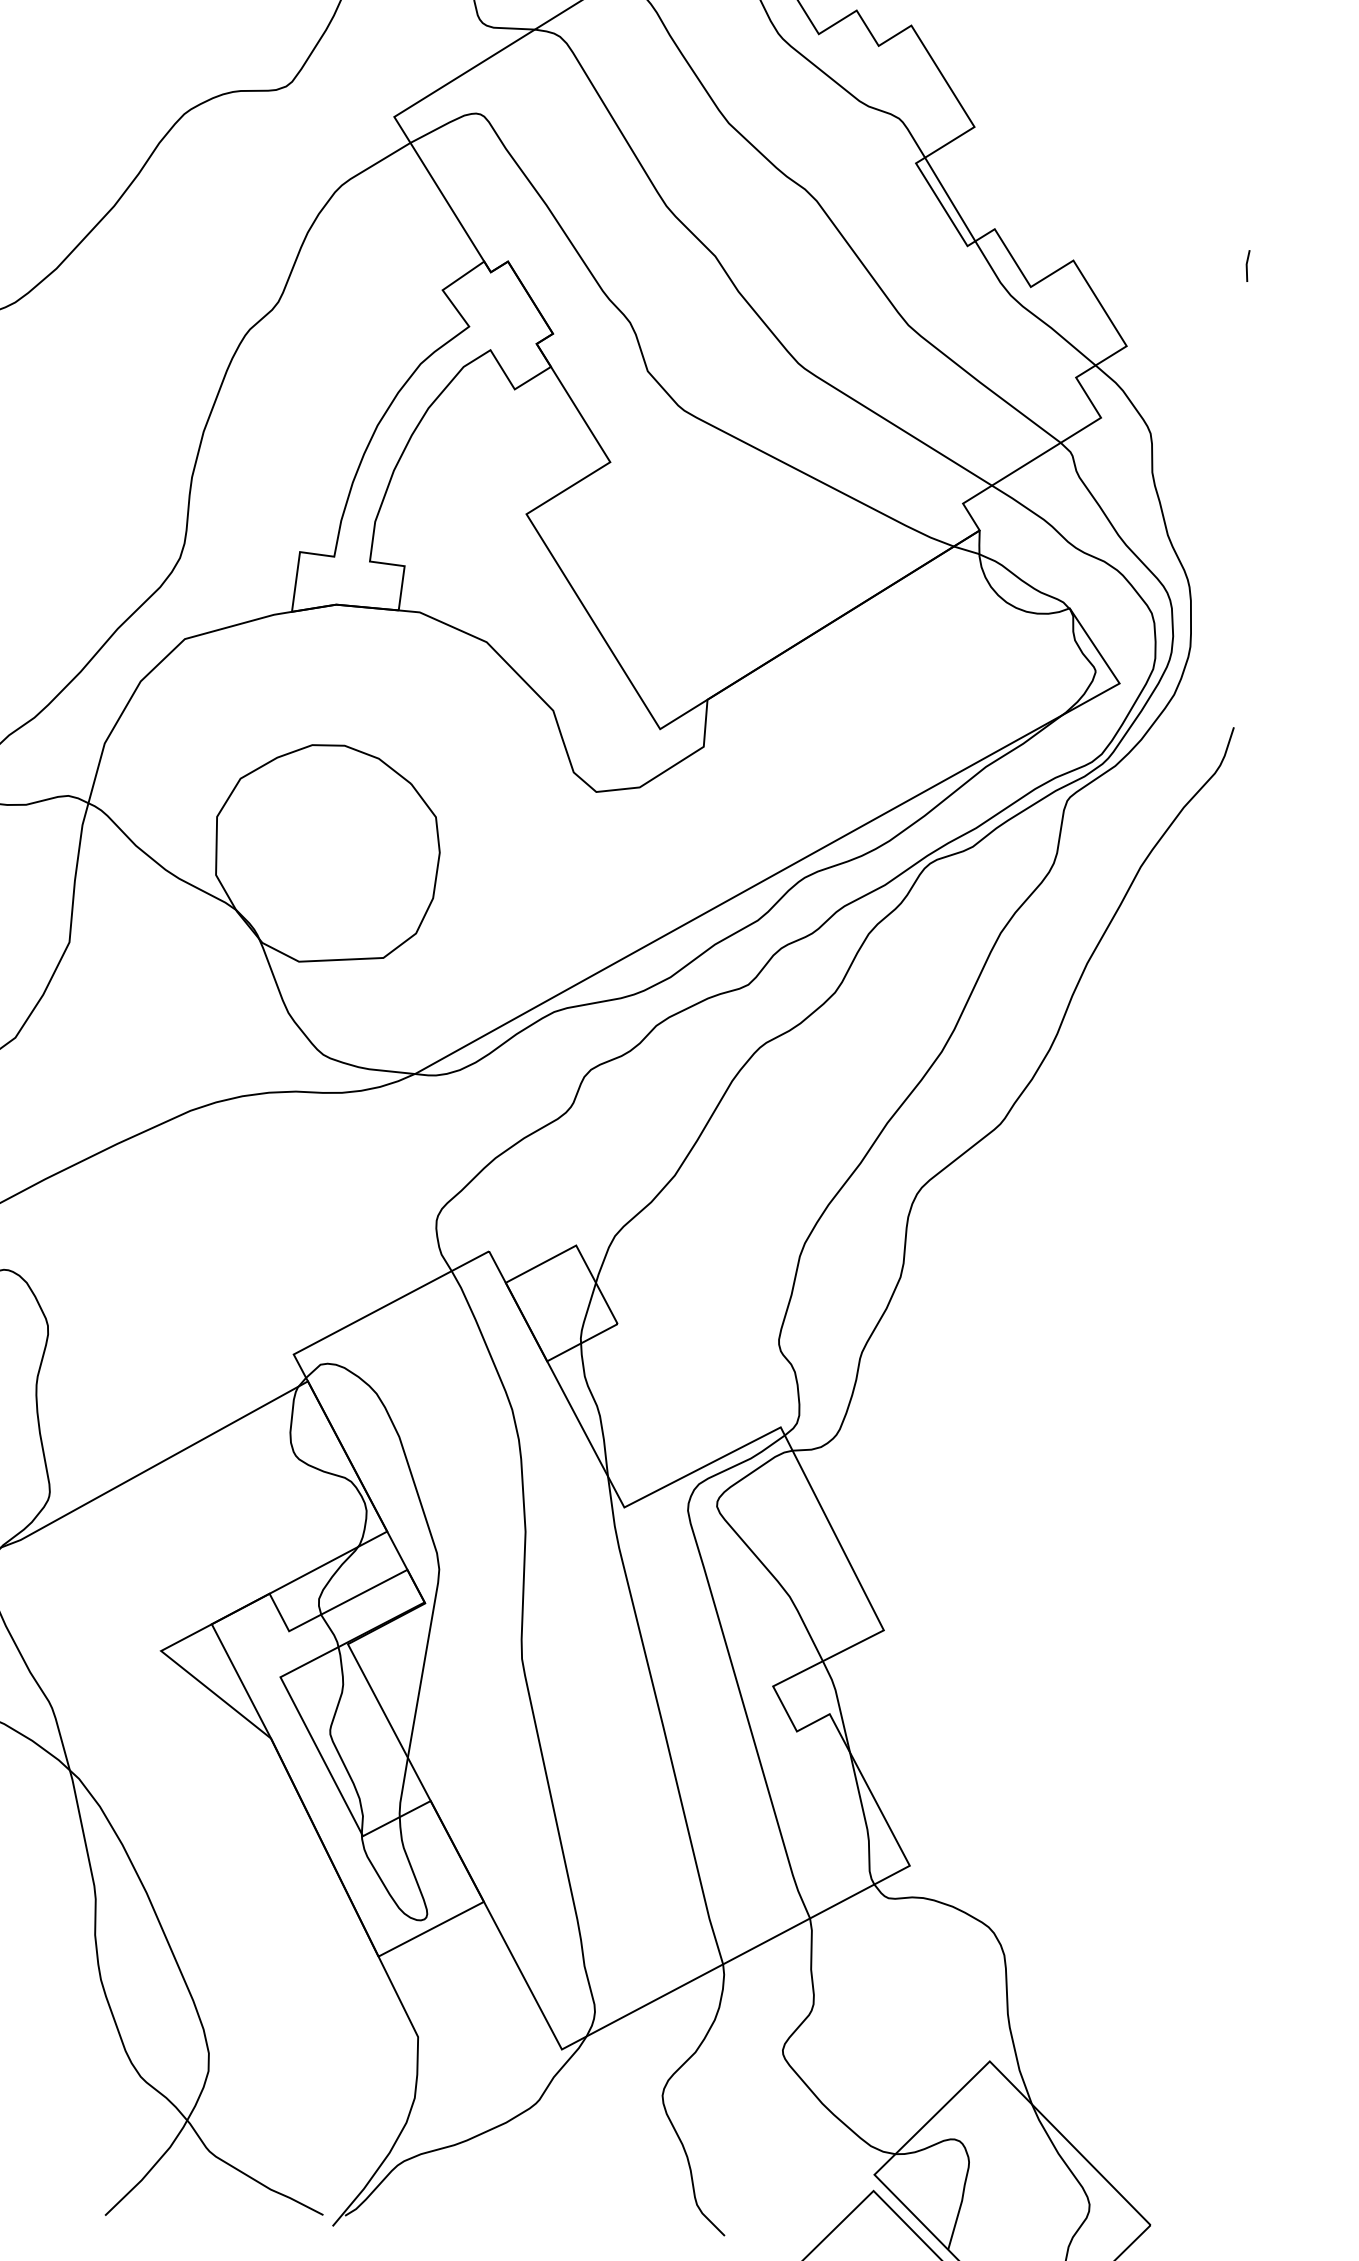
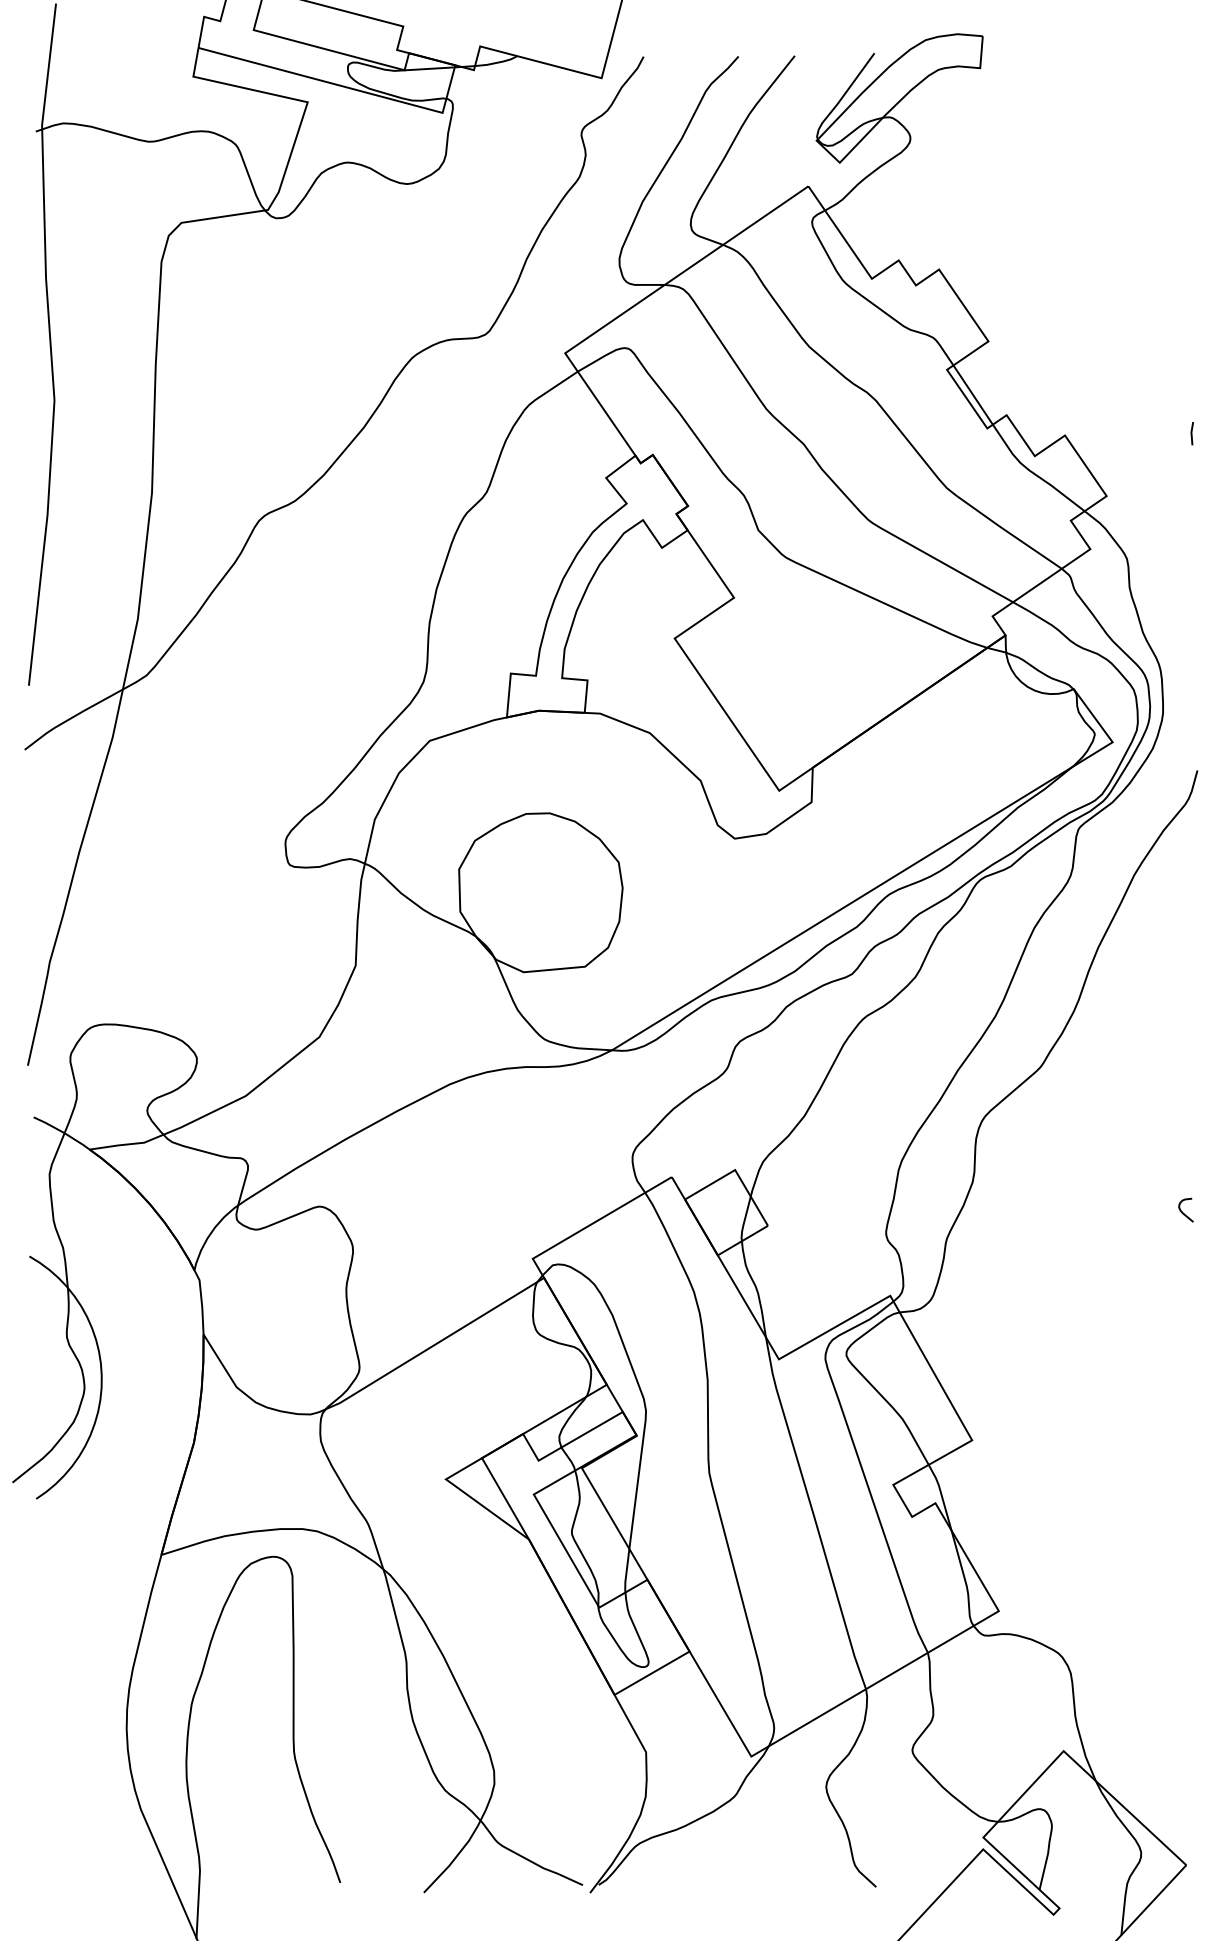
curve: (1186, 1330) -> (1182, 1211), added

